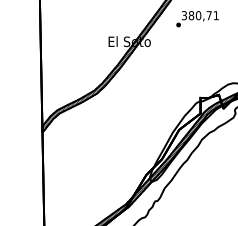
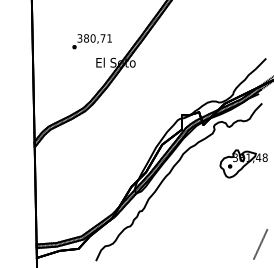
text: (196, 18) -> (91, 41), moved

